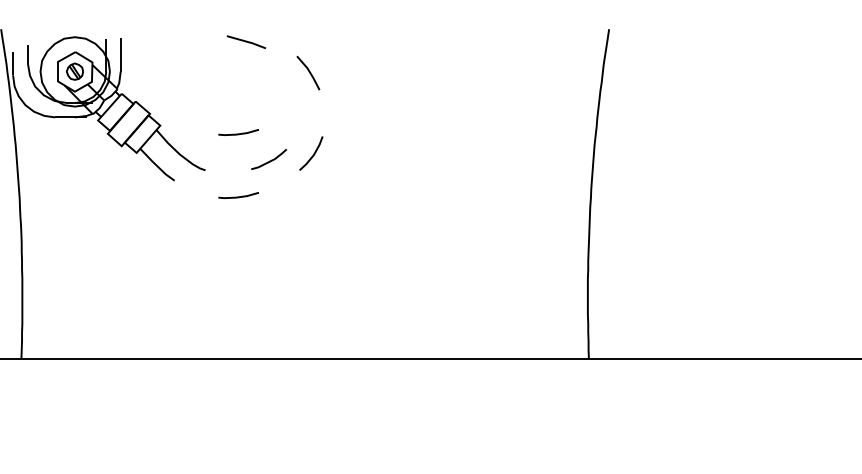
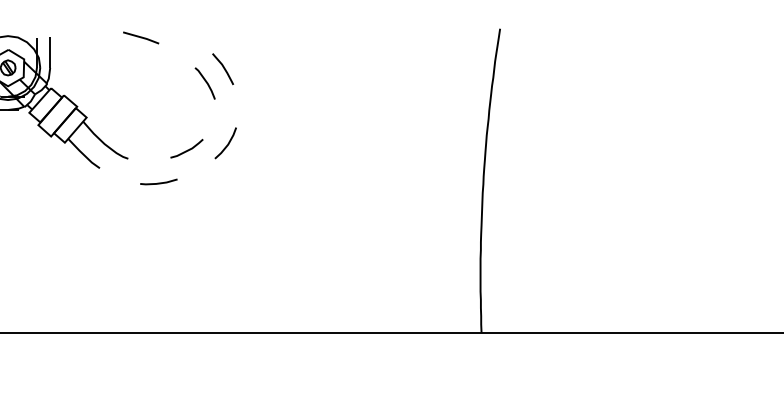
line: (246, 42) -> (141, 38), moved
curve: (289, 87) -> (205, 82), added
curve: (238, 133) -> (158, 124), removed

